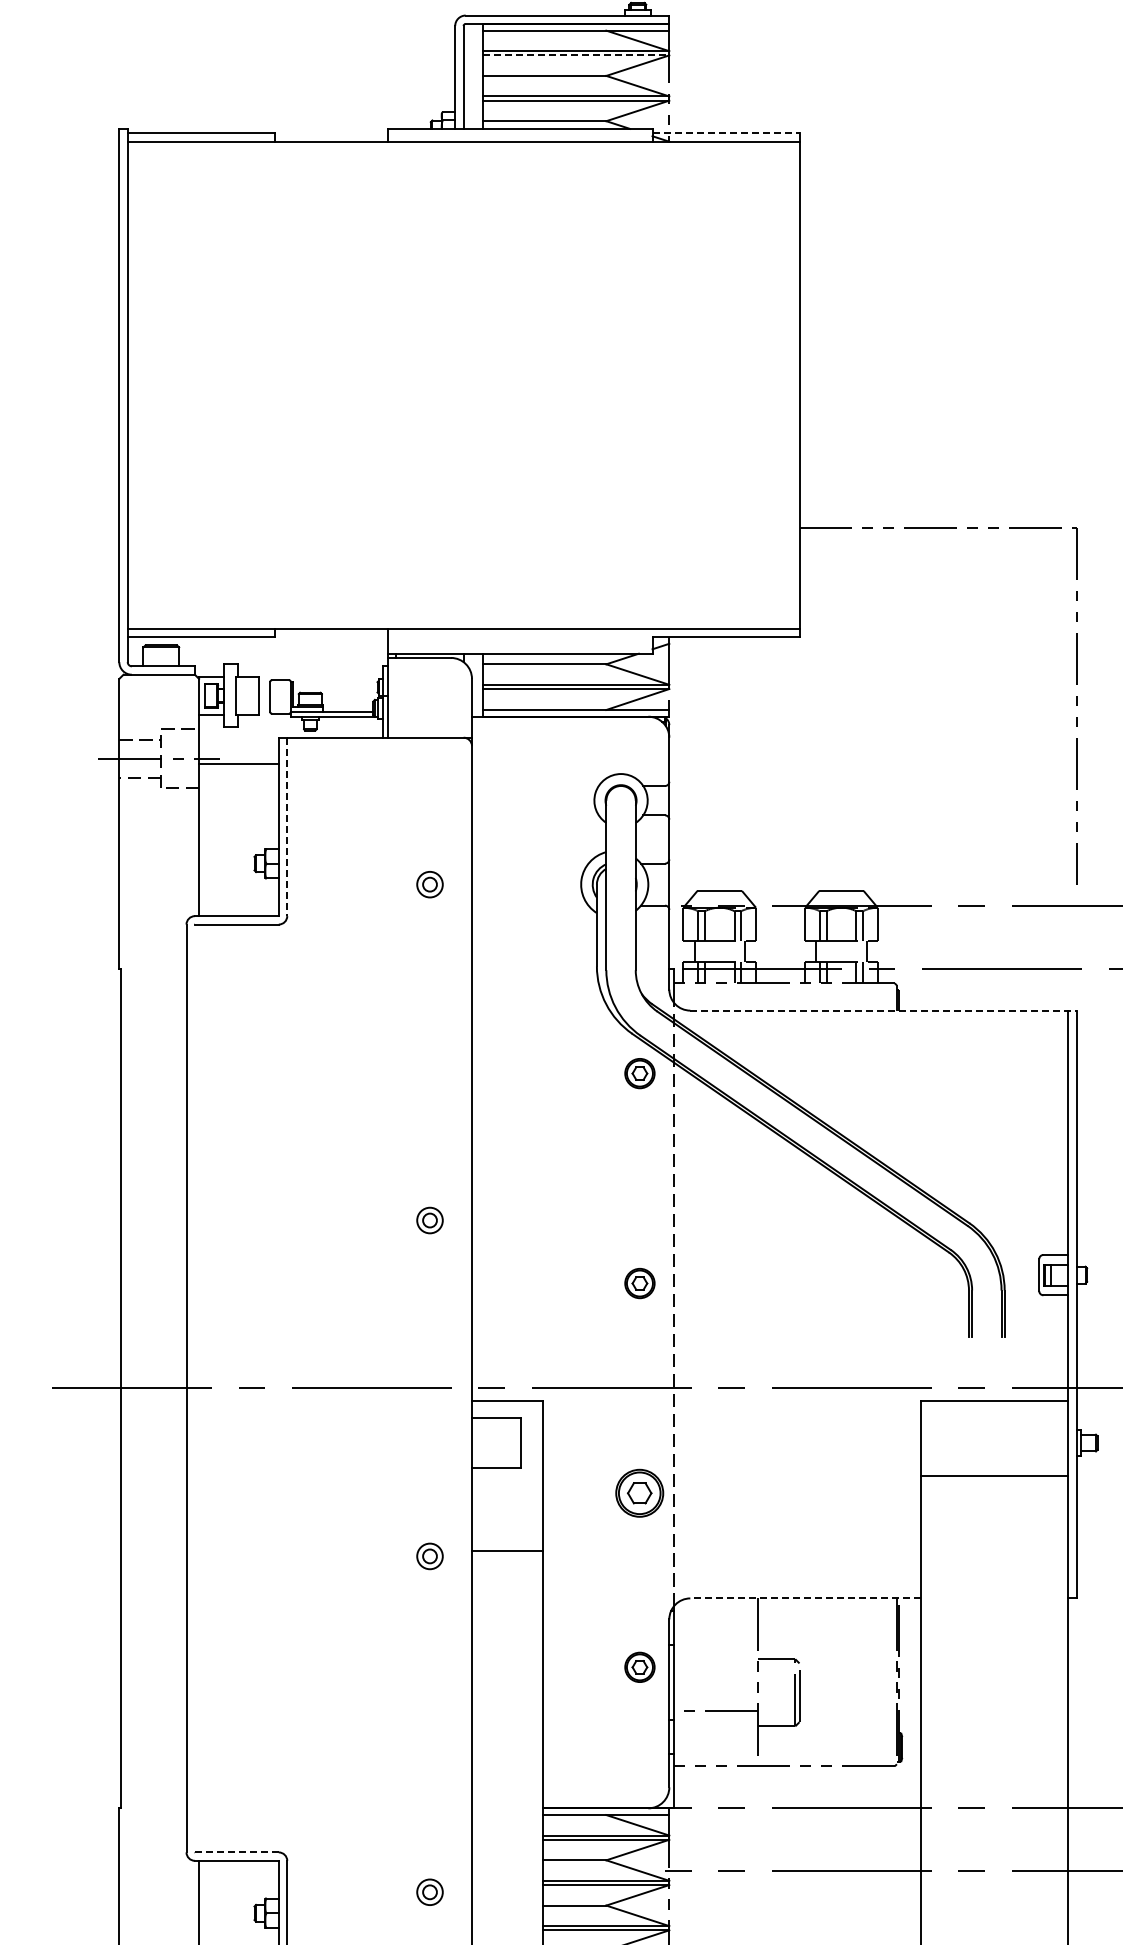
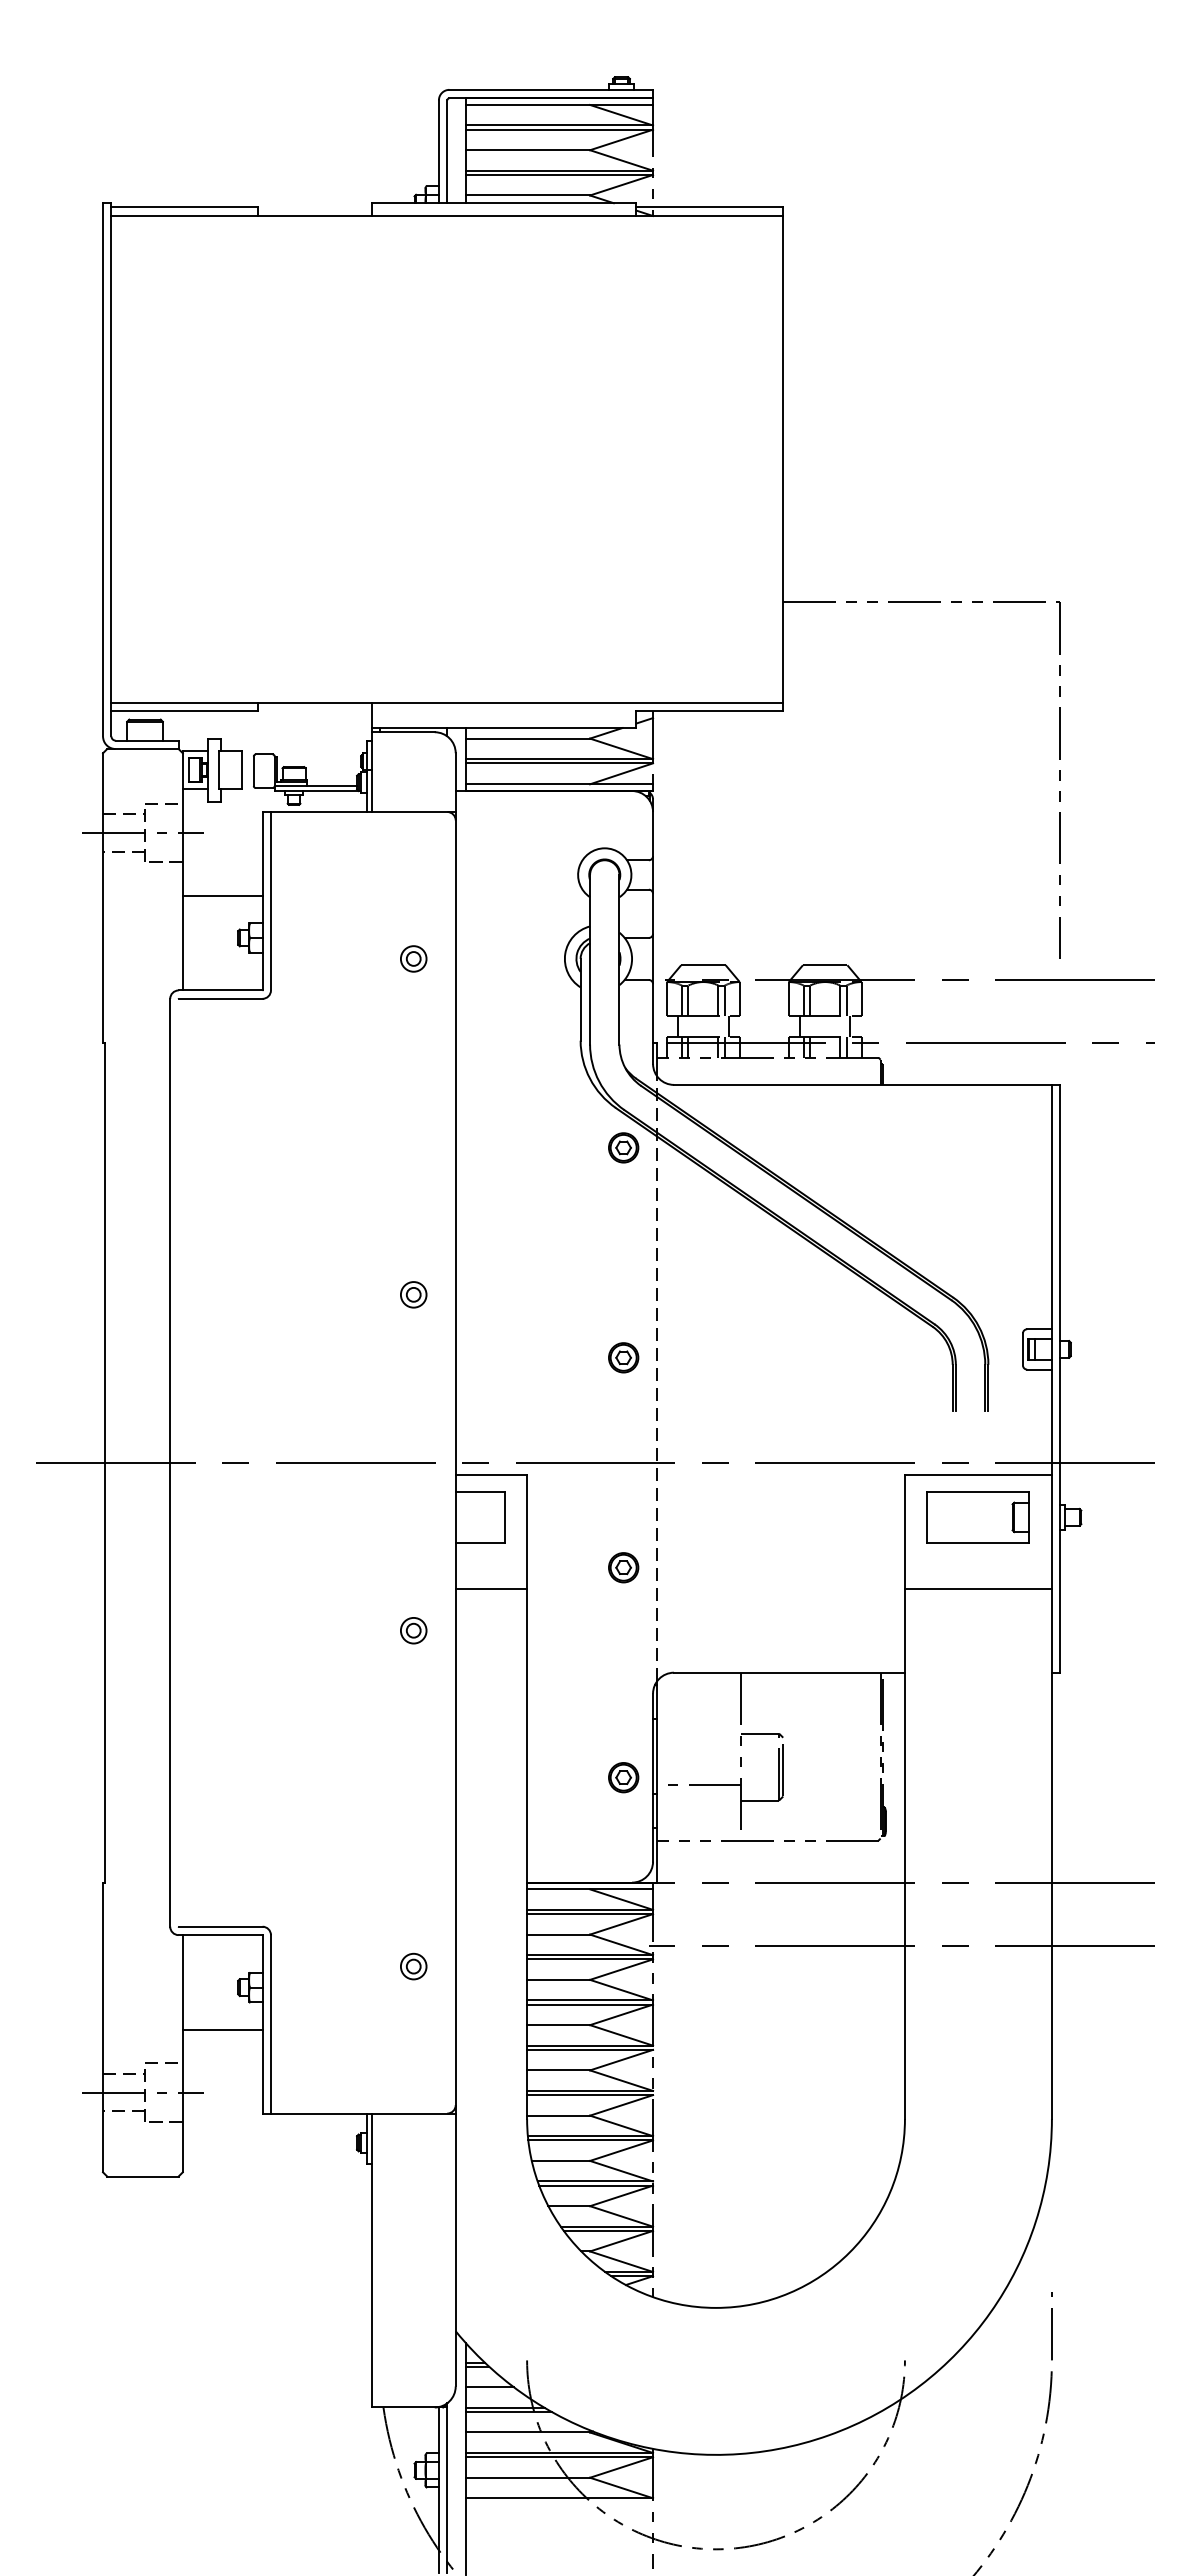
line: (576, 55) -> (560, 129), dashed -> solid
line: (726, 133) -> (710, 207), dashed -> solid
line: (238, 763) -> (222, 895), moved
line: (286, 827) -> (270, 901), dashed -> solid
line: (883, 1010) -> (867, 1084), dashed -> solid
part: (993, 1443) -> (977, 1517), added
line: (993, 1476) -> (977, 1588), moved
part: (639, 1493) -> (623, 1567), size x0.62
line: (507, 1551) -> (491, 1588), moved
line: (805, 1598) -> (789, 1672), dashed -> solid
part: (639, 1667) -> (623, 1777), moved
line: (236, 1852) -> (220, 1926), dashed -> solid

